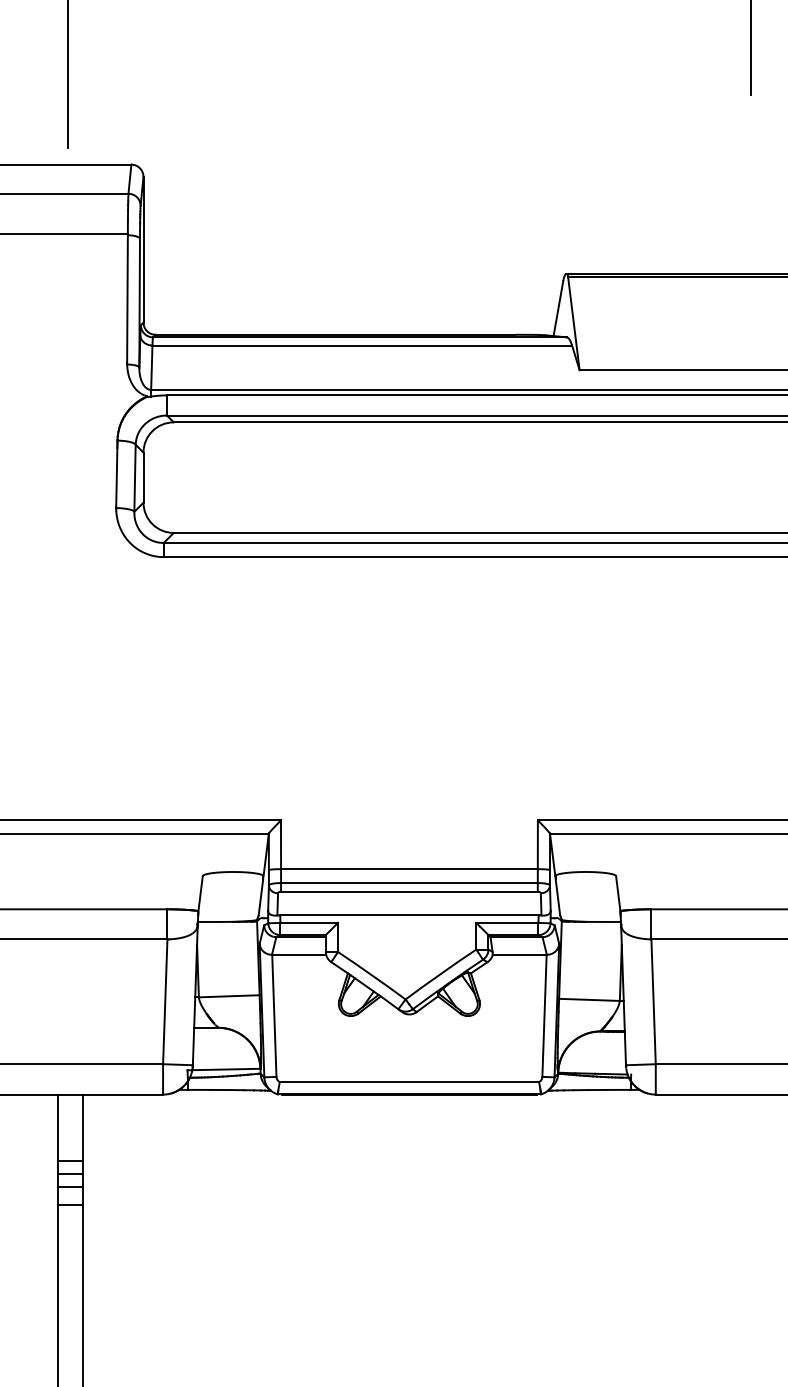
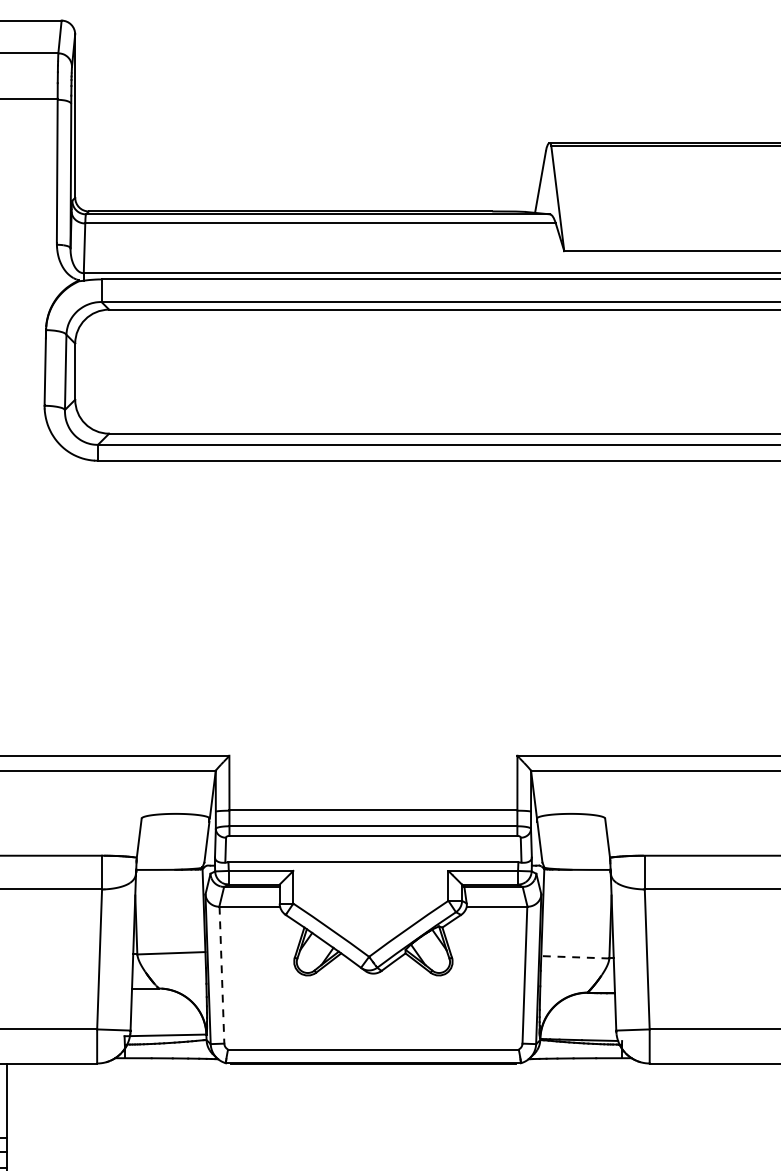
line: (588, 999) -> (574, 956), solid -> dashed
line: (274, 1016) -> (222, 975), solid -> dashed

